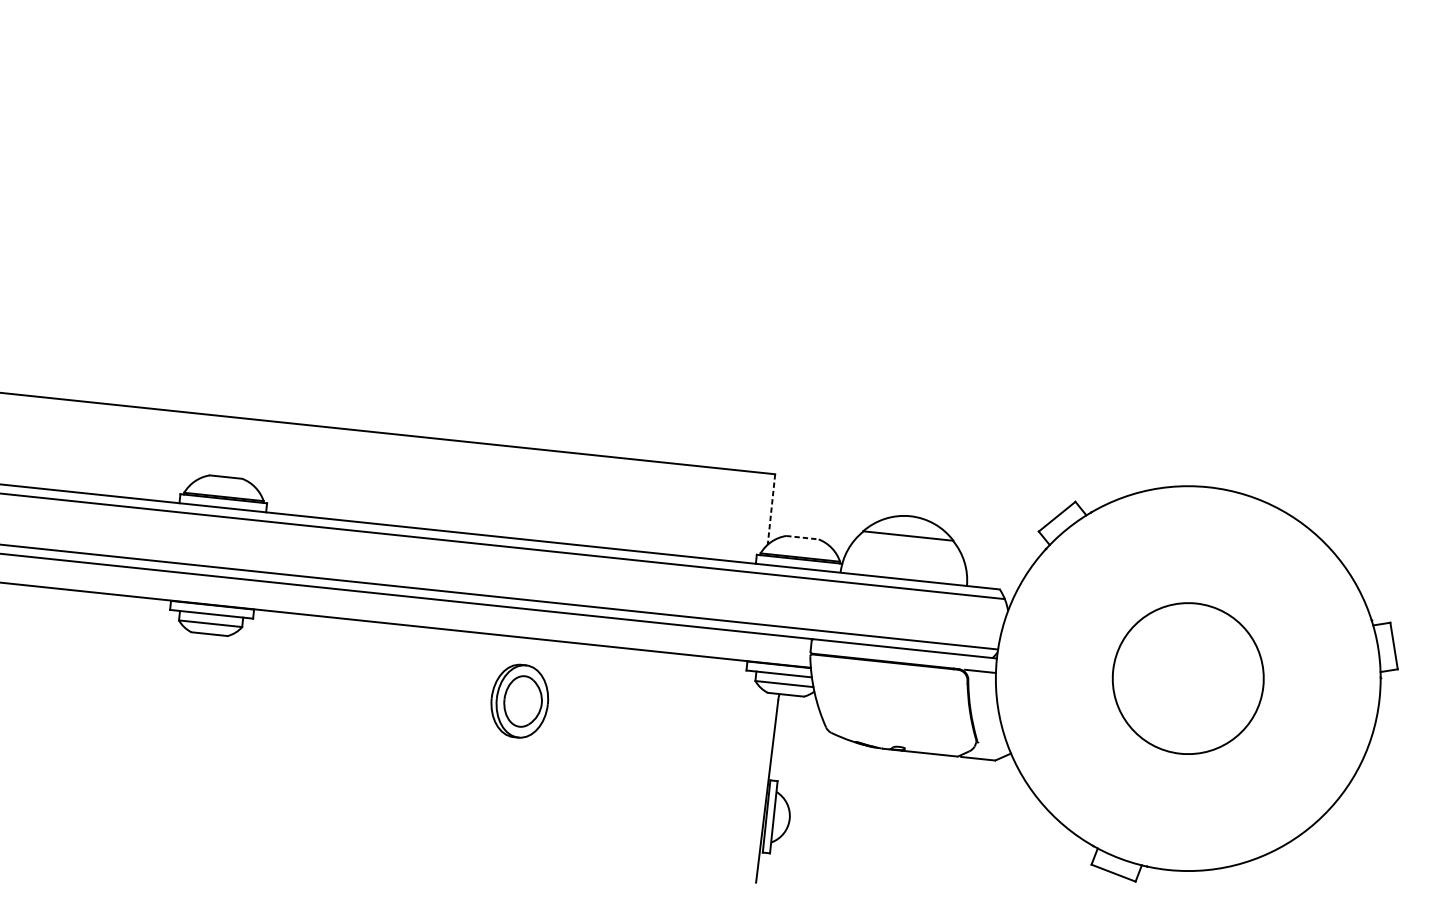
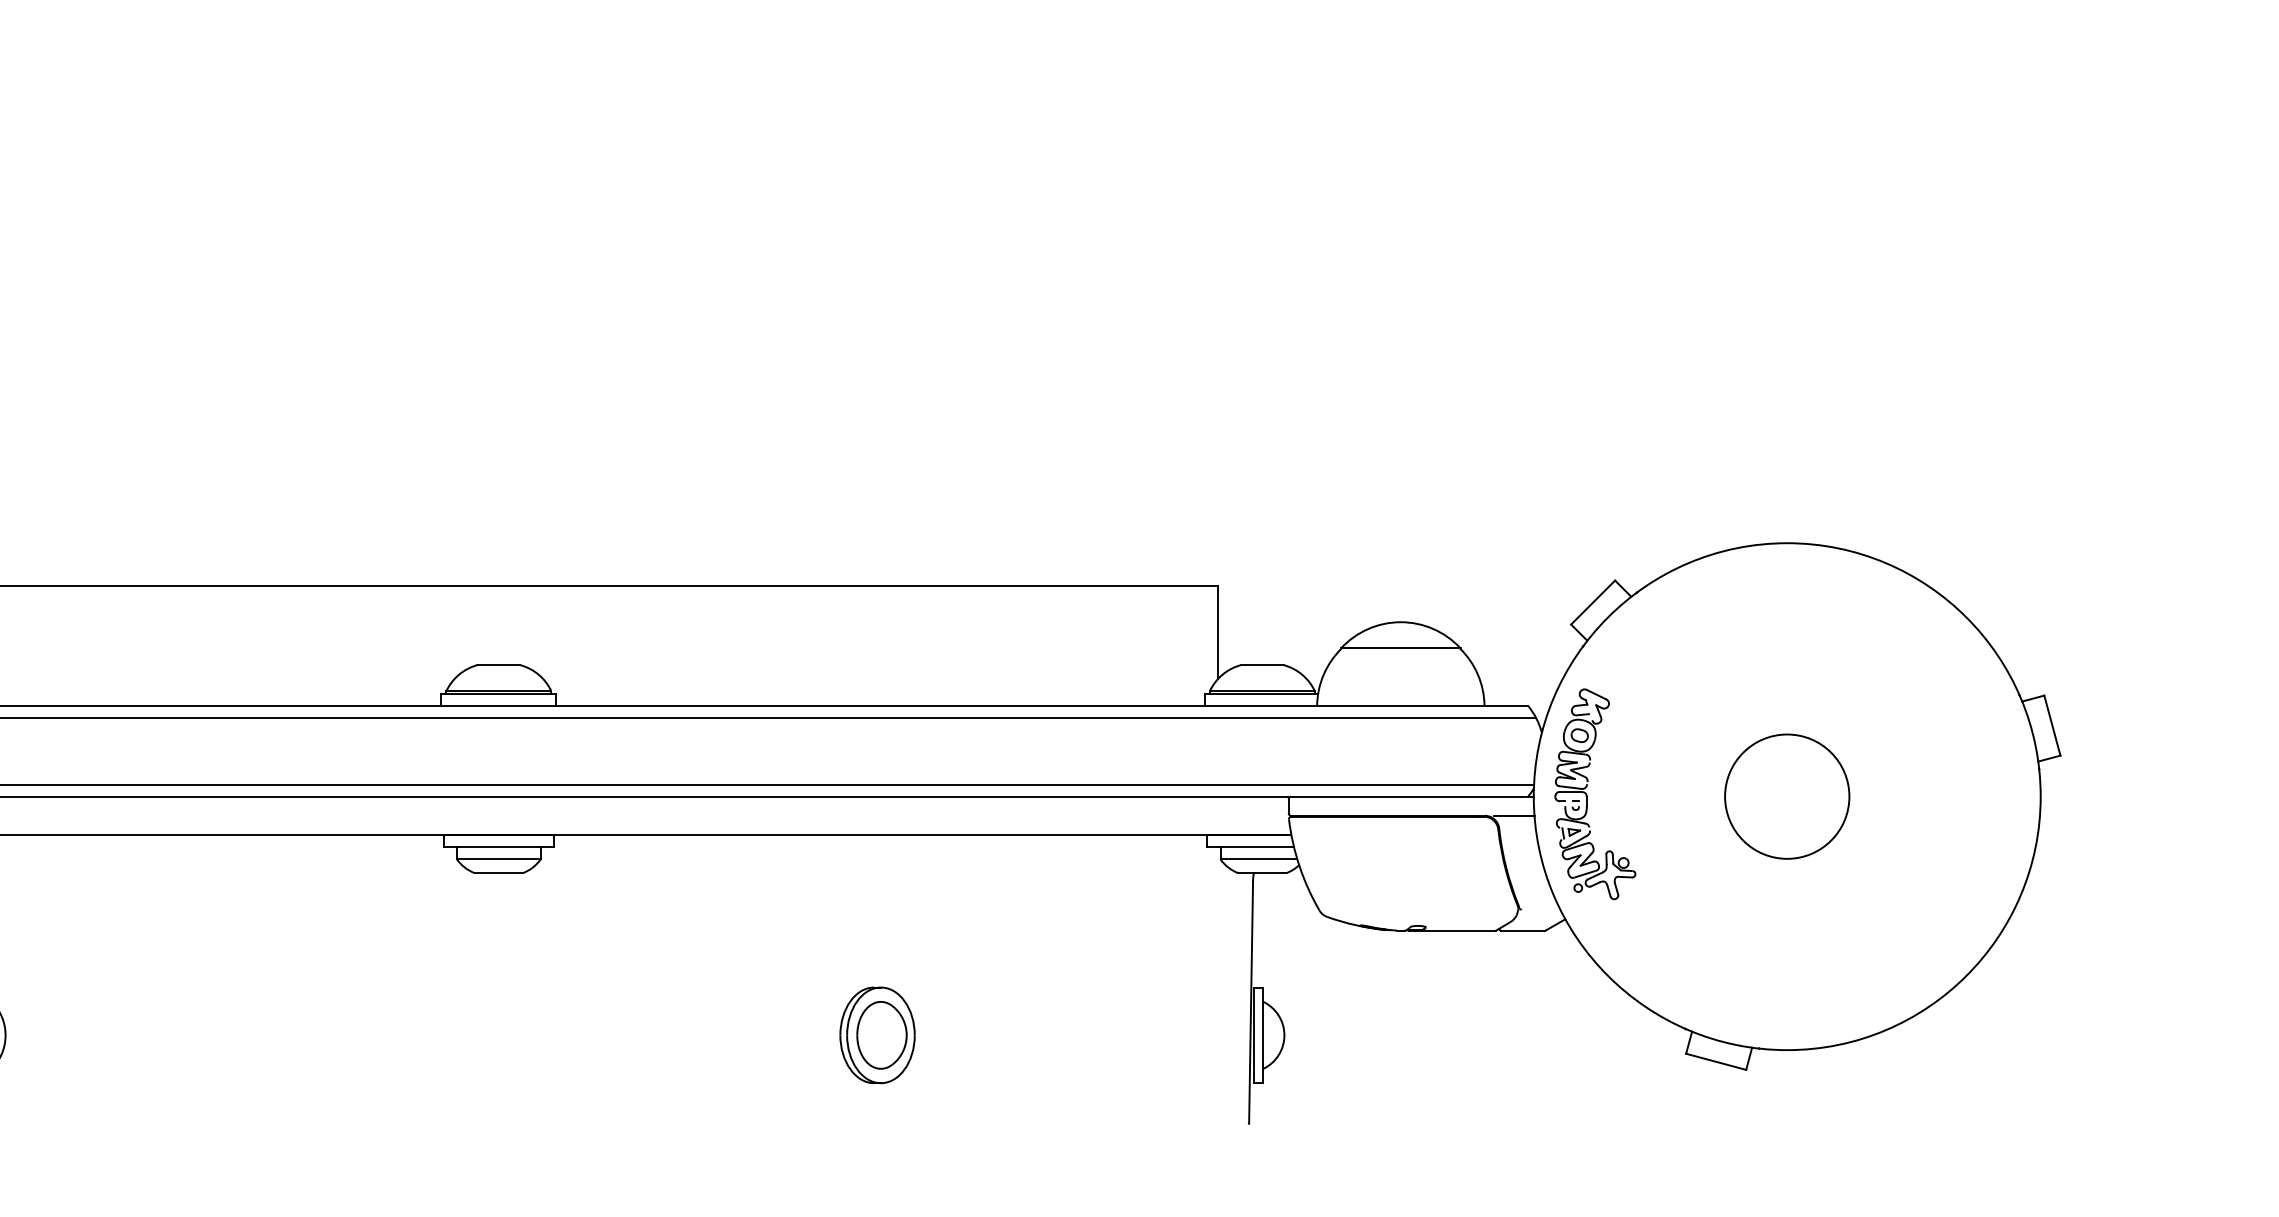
line: (771, 509) -> (1217, 632), dashed -> solid
line: (802, 537) -> (1262, 665), dashed -> solid
part: (1037, 661) -> (1587, 794), added
circle: (1188, 678) -> (1787, 796), size x0.62
part: (519, 701) -> (877, 1035), moved

